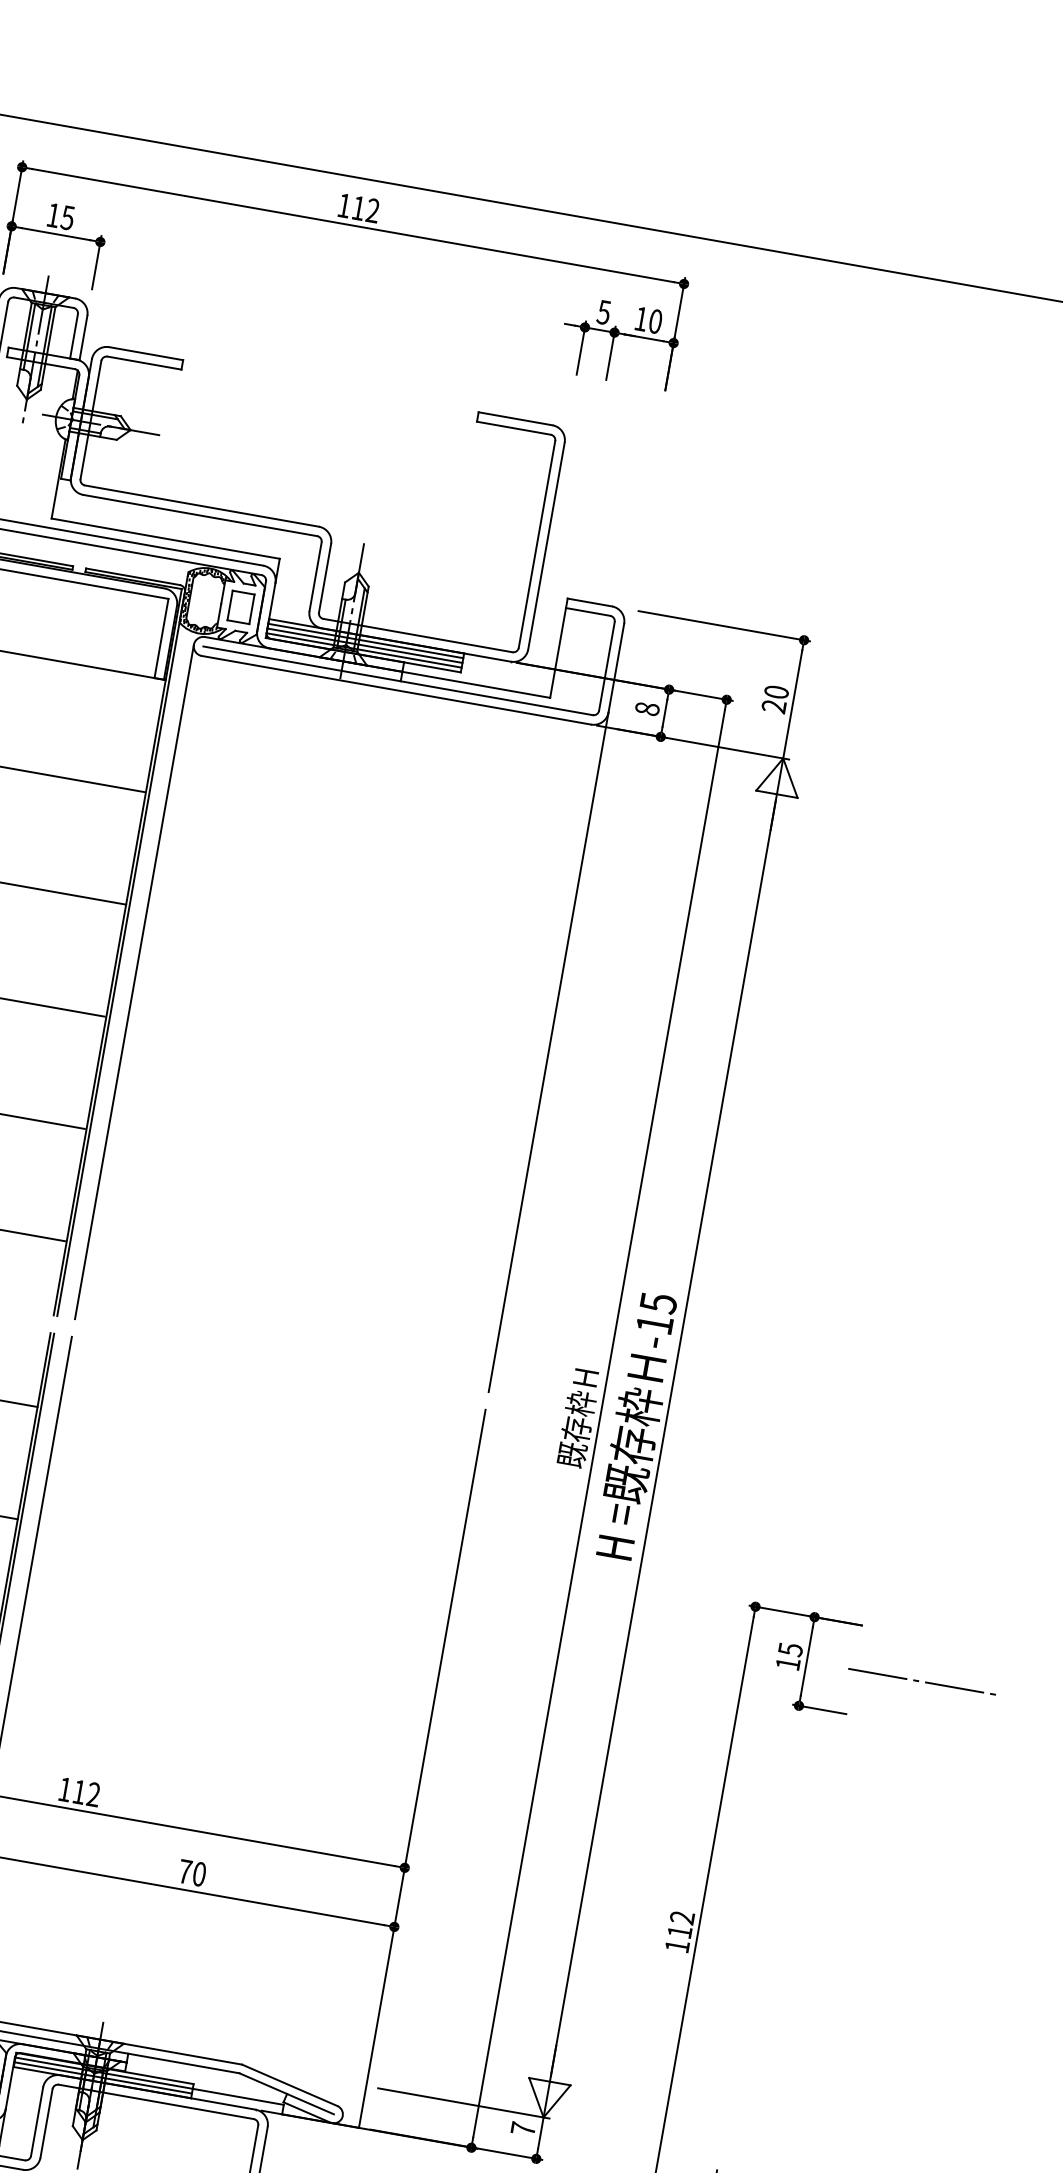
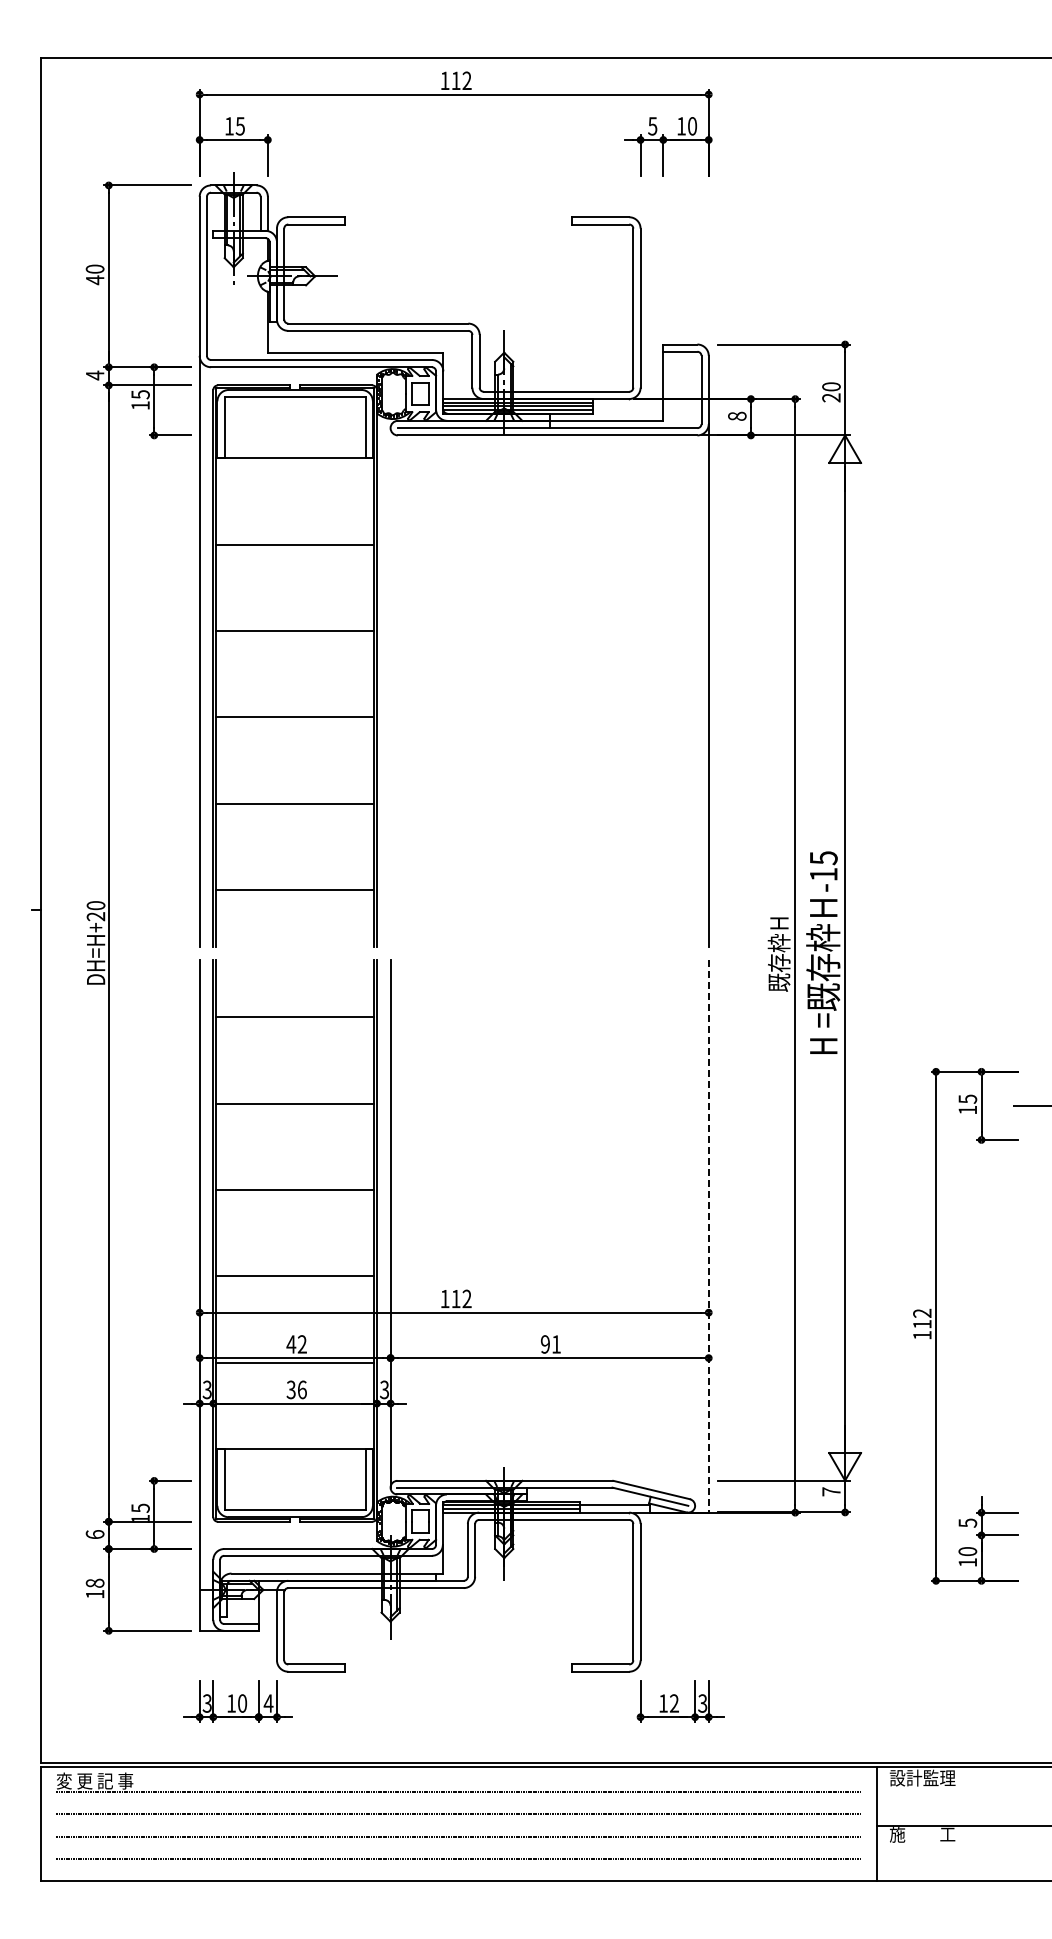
line: (134, 982) -> (390, 687), removed
line: (421, 1770) -> (708, 1237), solid -> dashed
text: (191, 1872) -> (550, 1344), 70 -> 91

